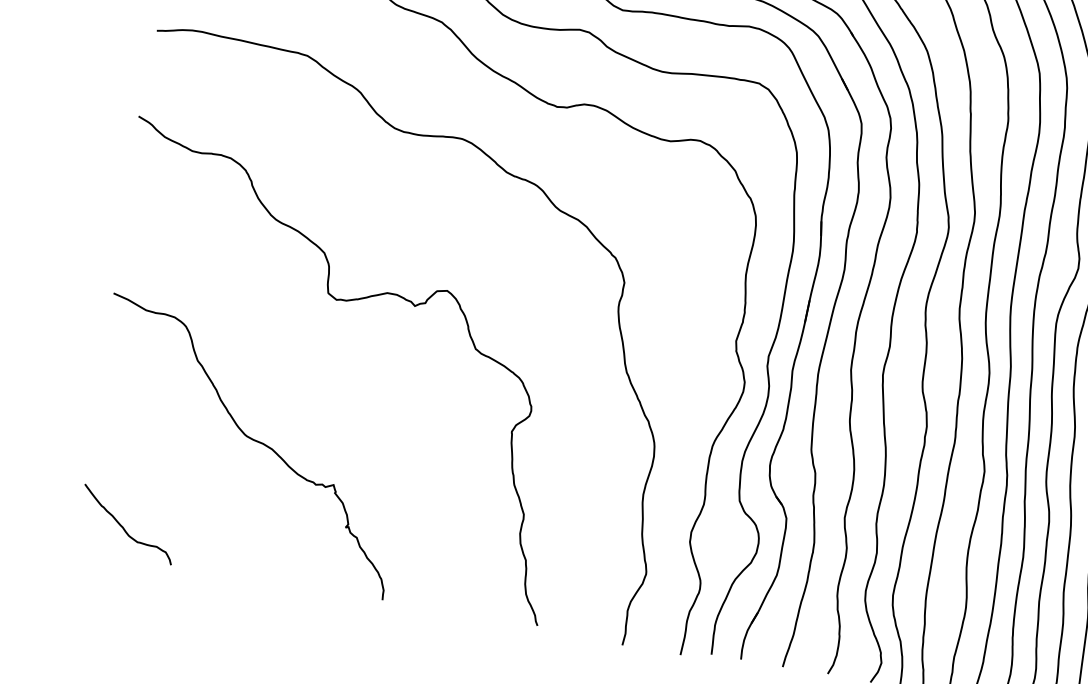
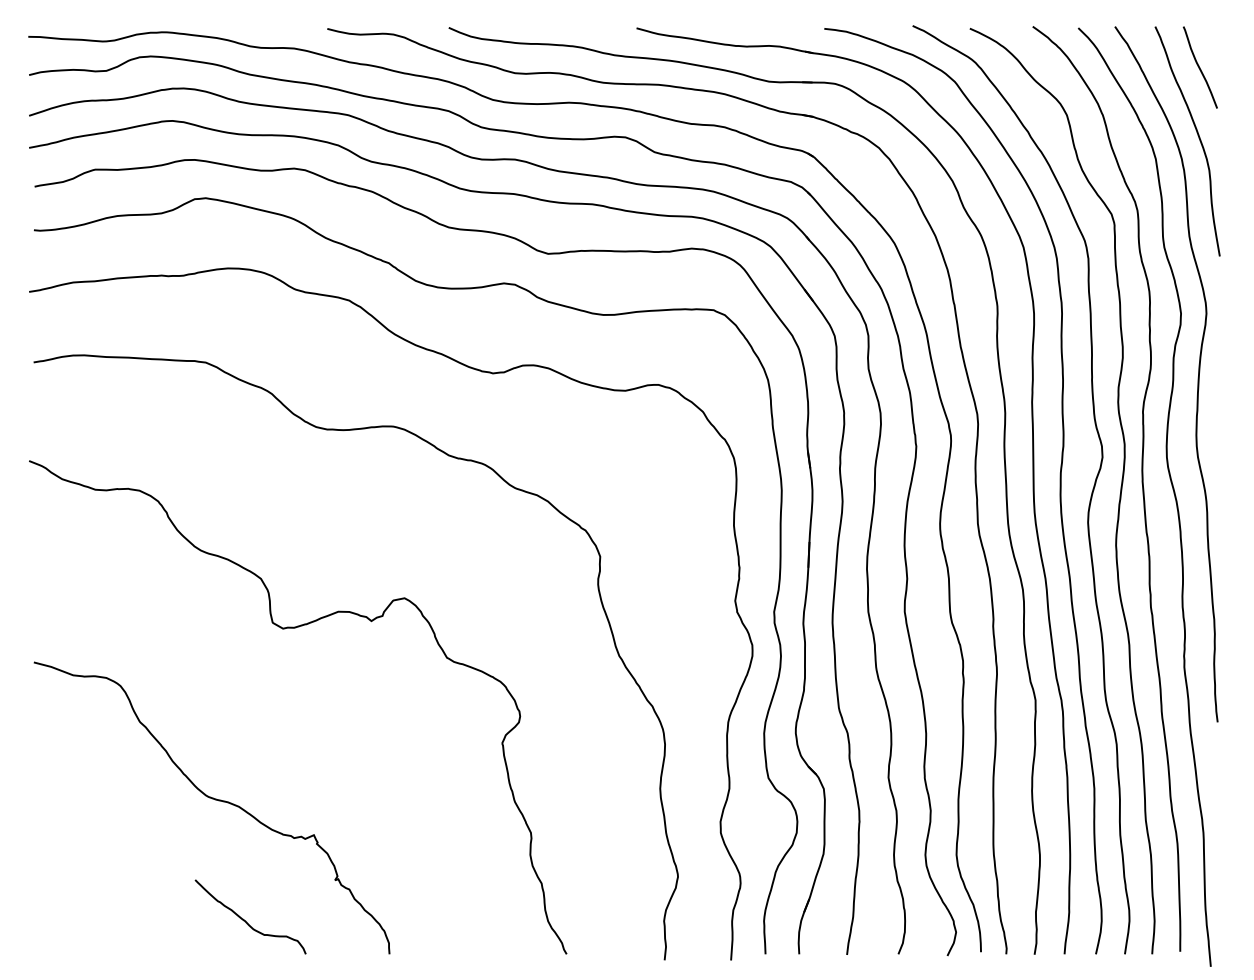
curve: (123, 526) -> (245, 920), moved

